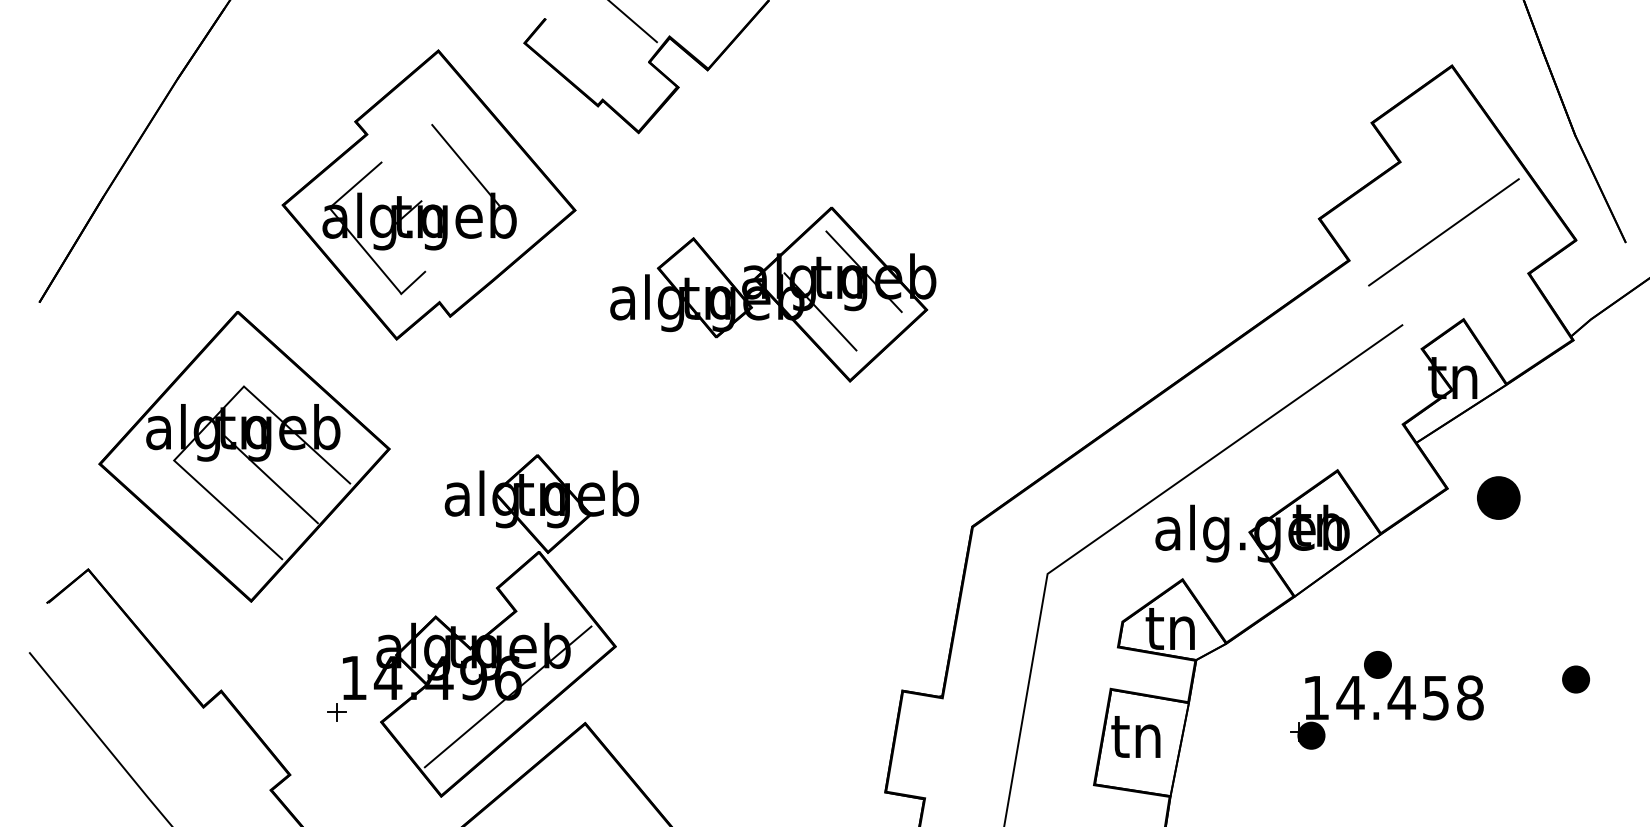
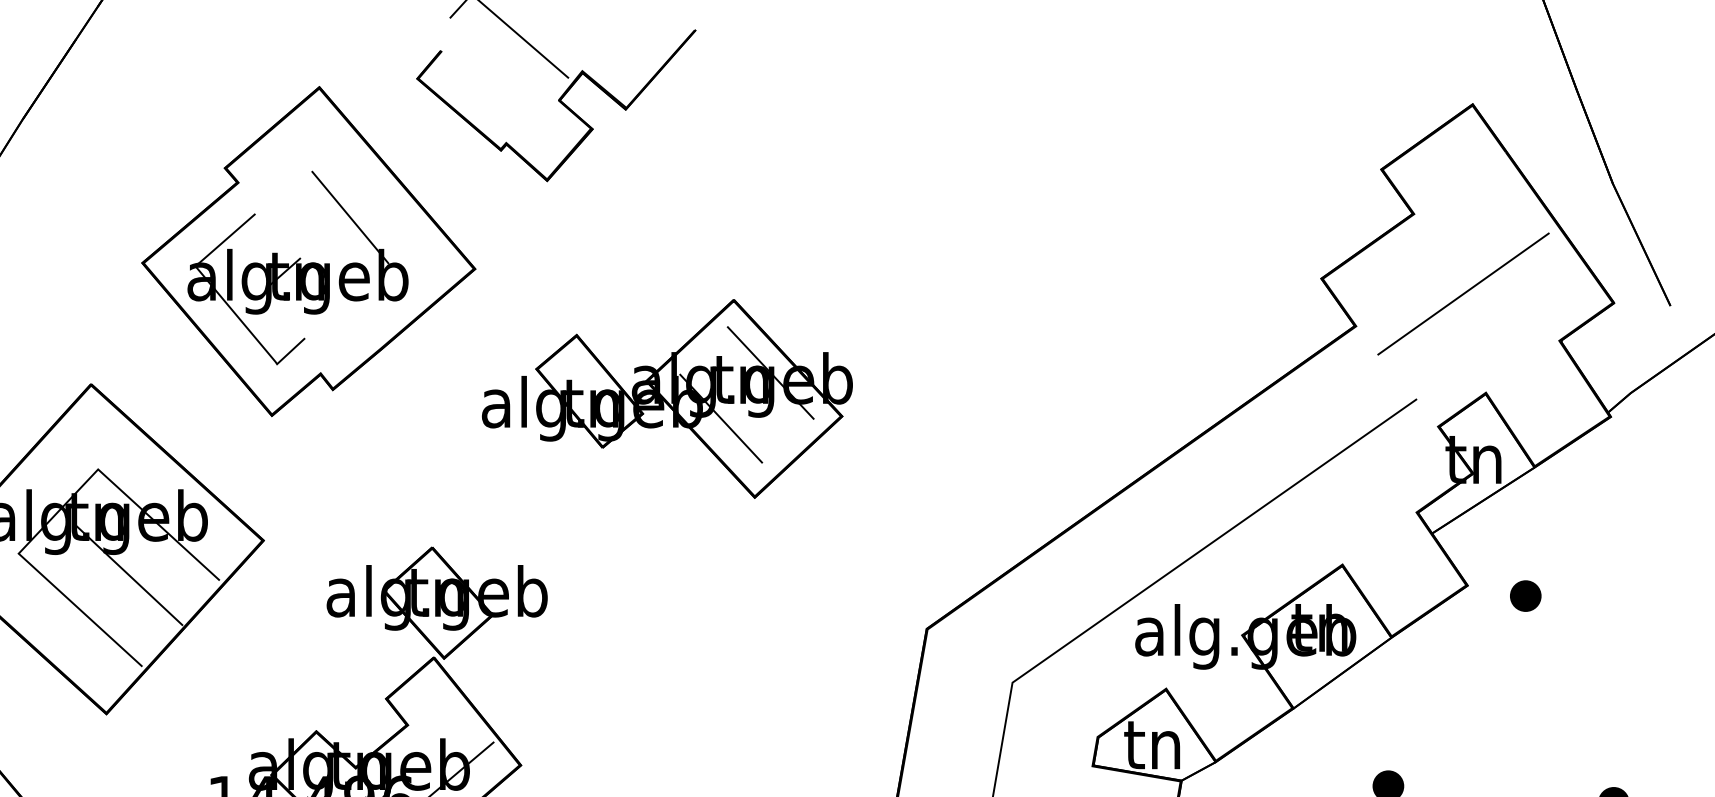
part: (773, 294) -> (667, 398), moved
part: (1498, 497) -> (1525, 595), size x0.62

